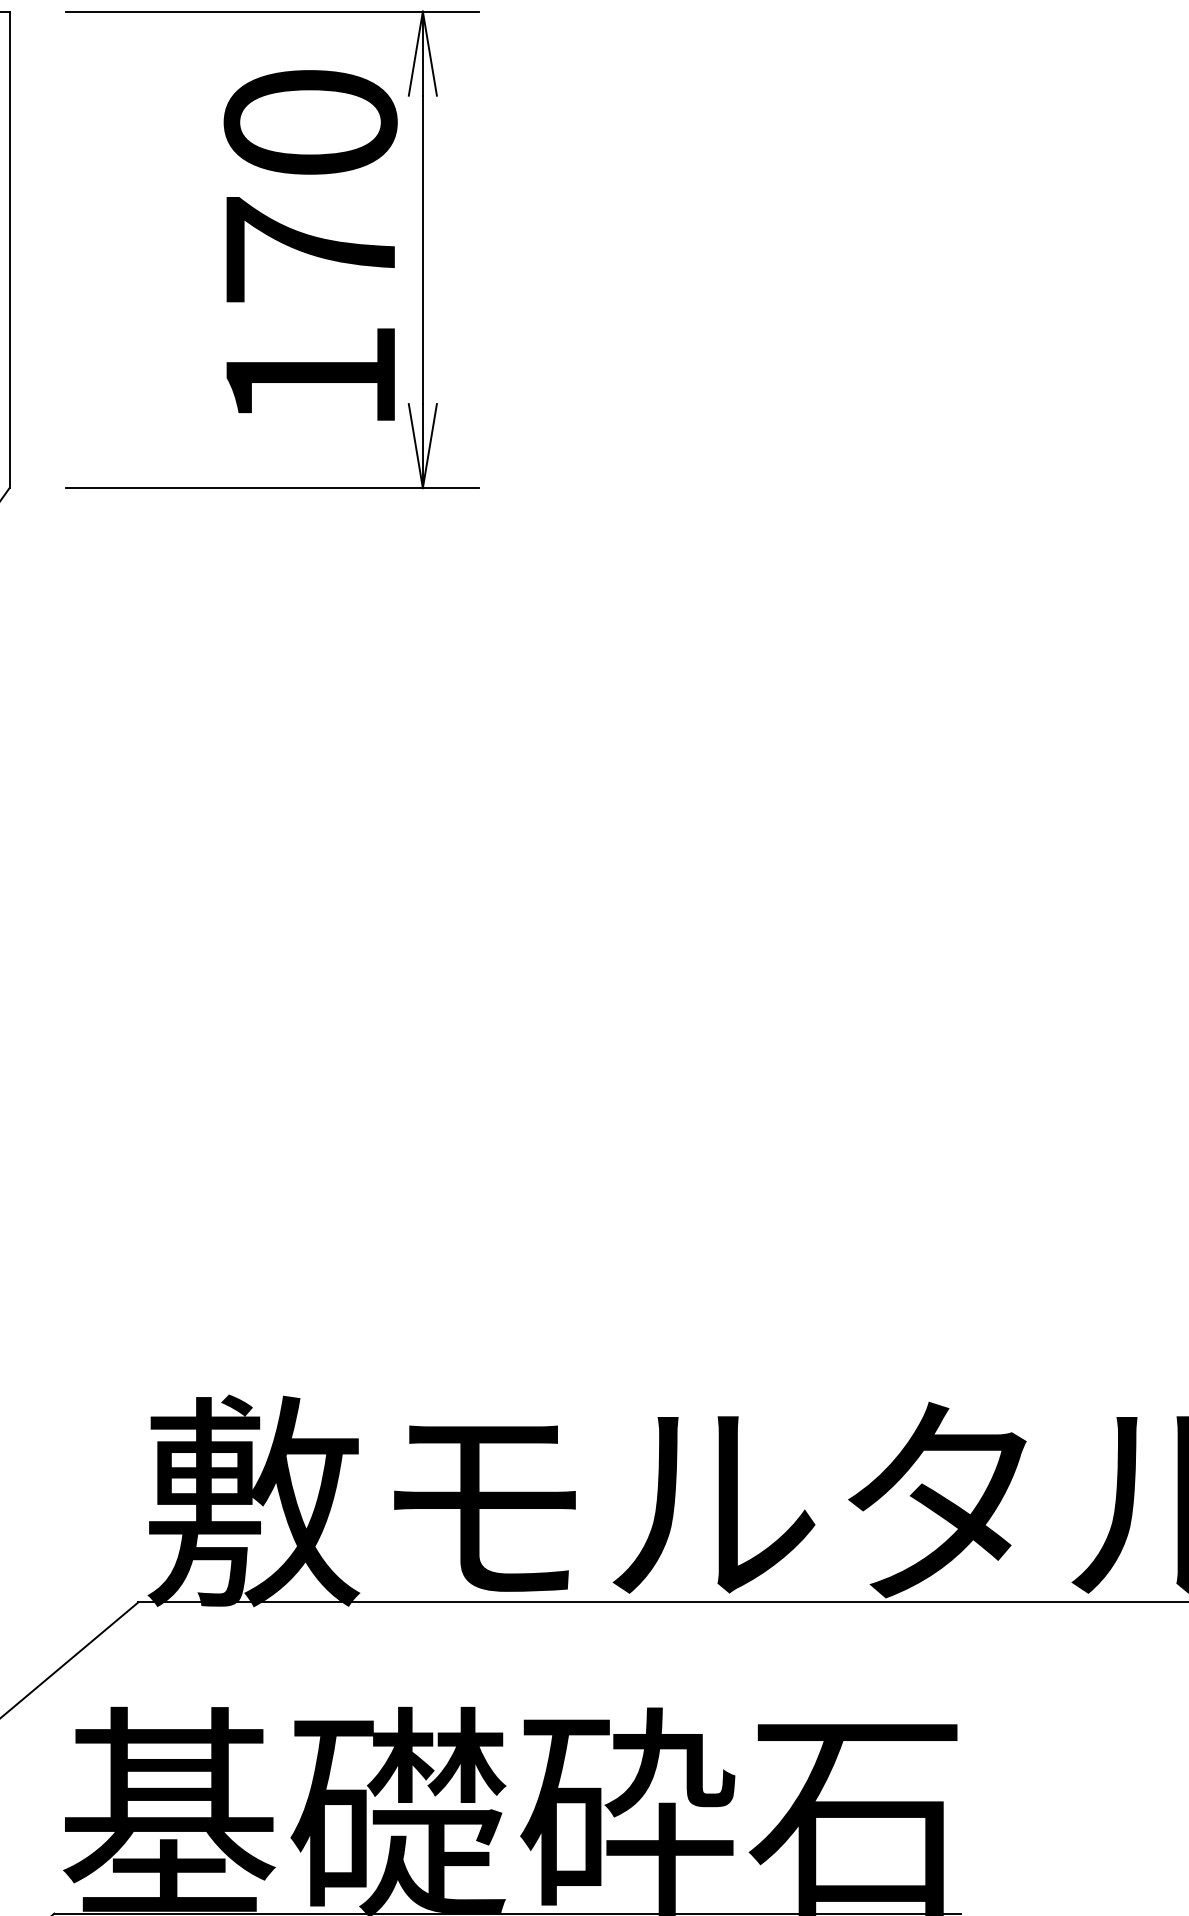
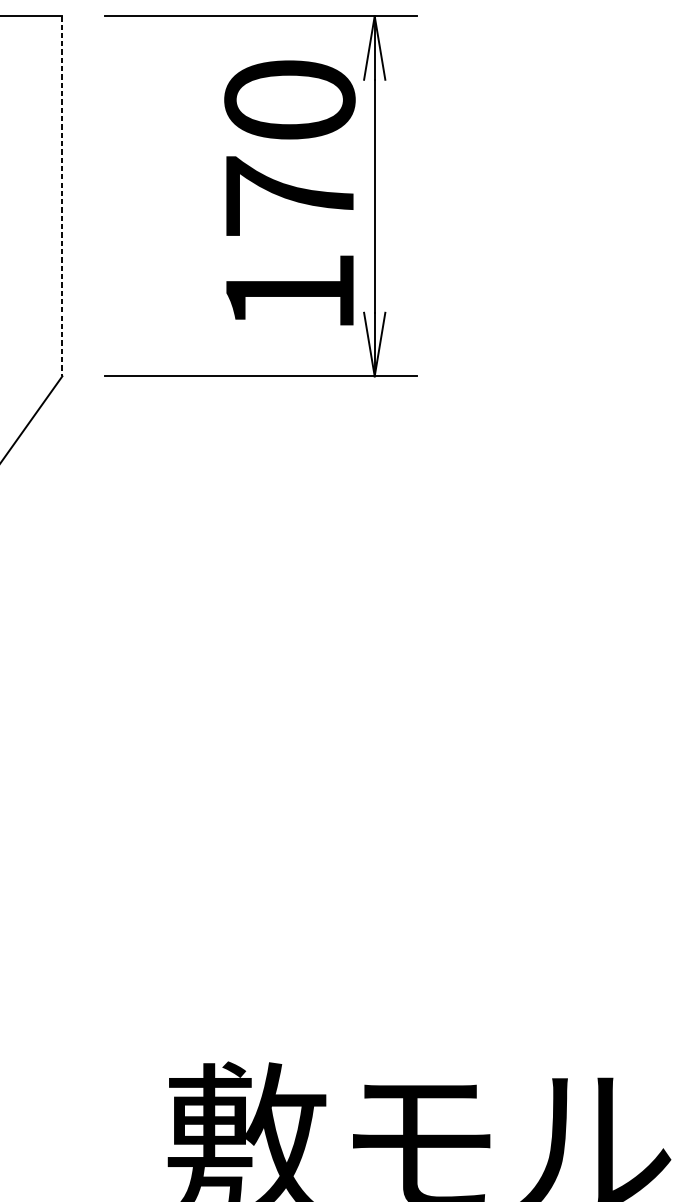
line: (9, 250) -> (62, 196), solid -> dashed

